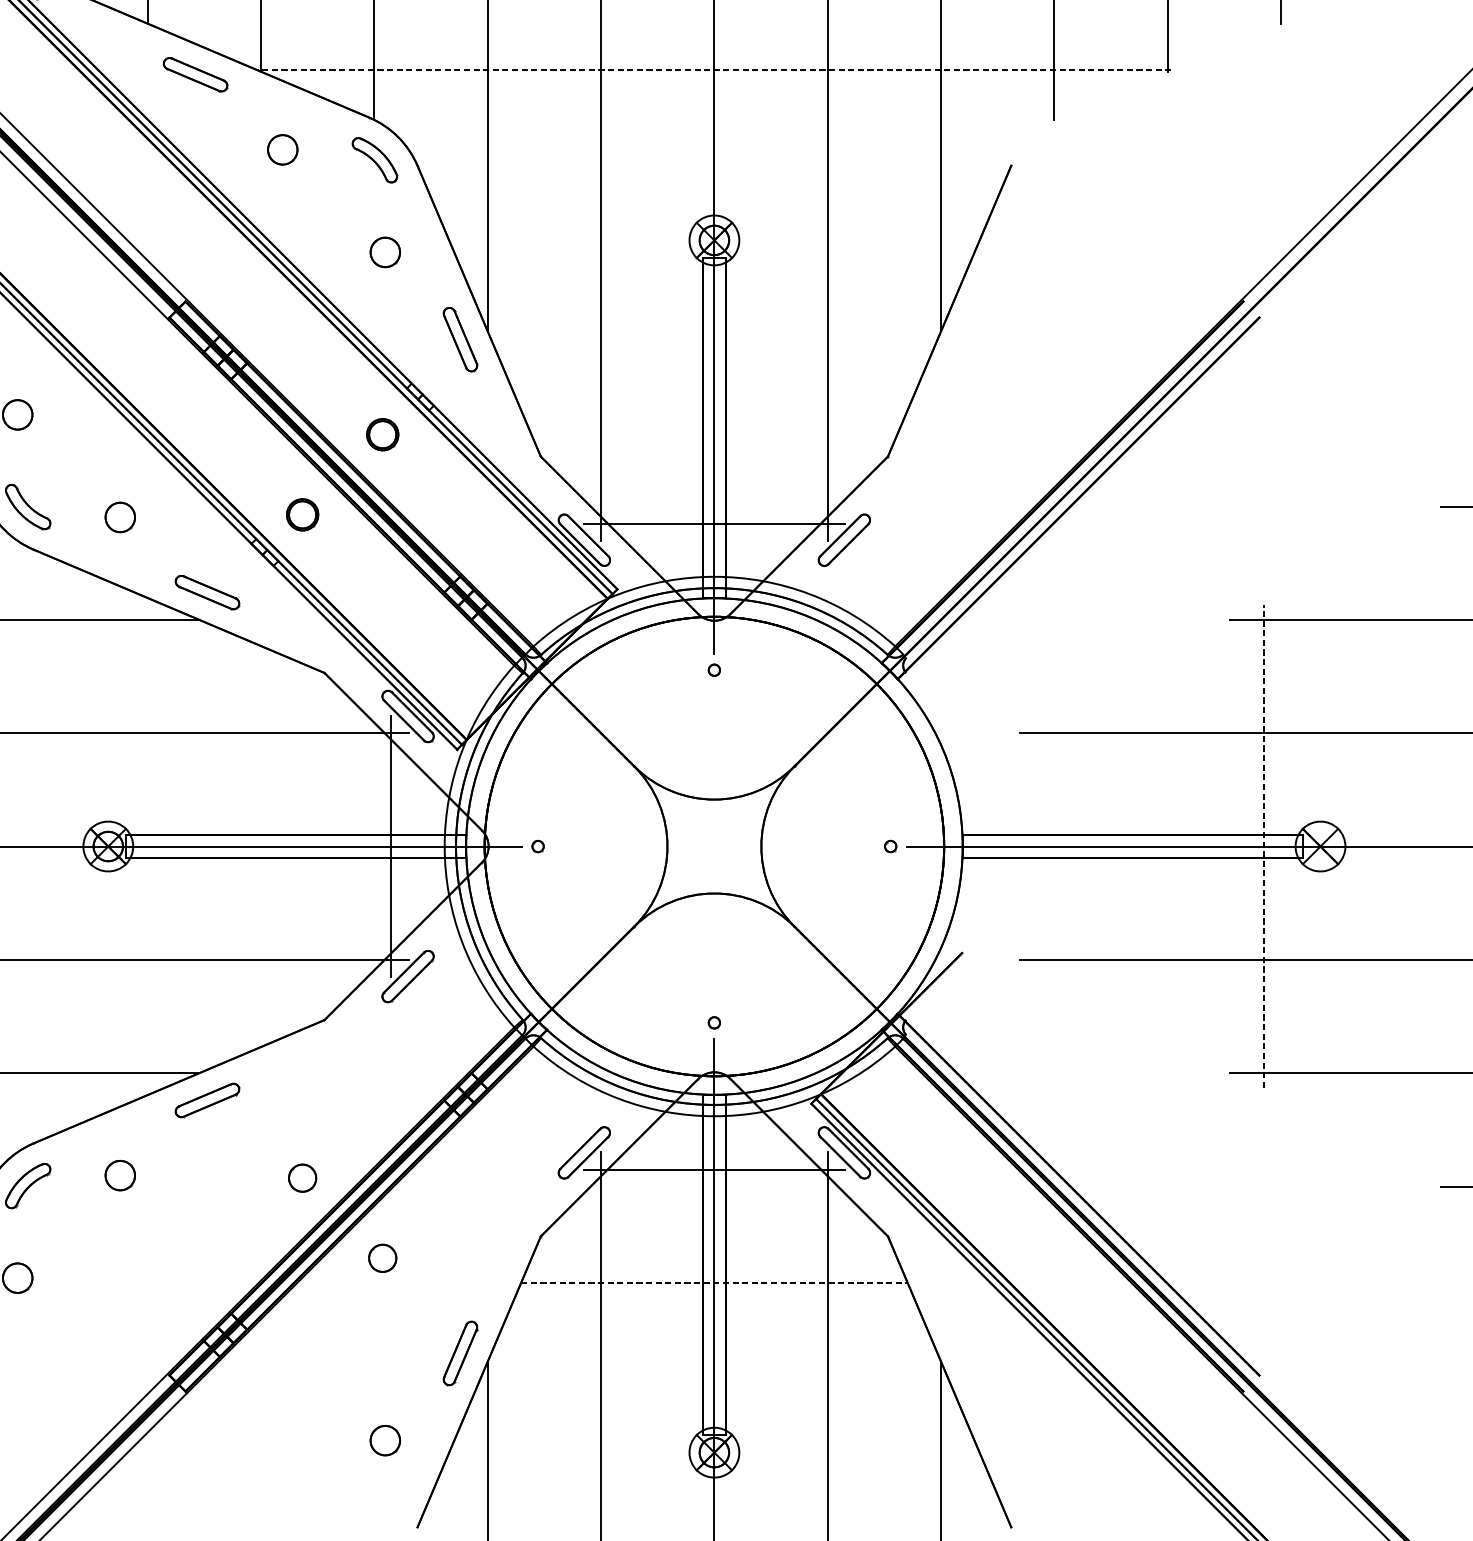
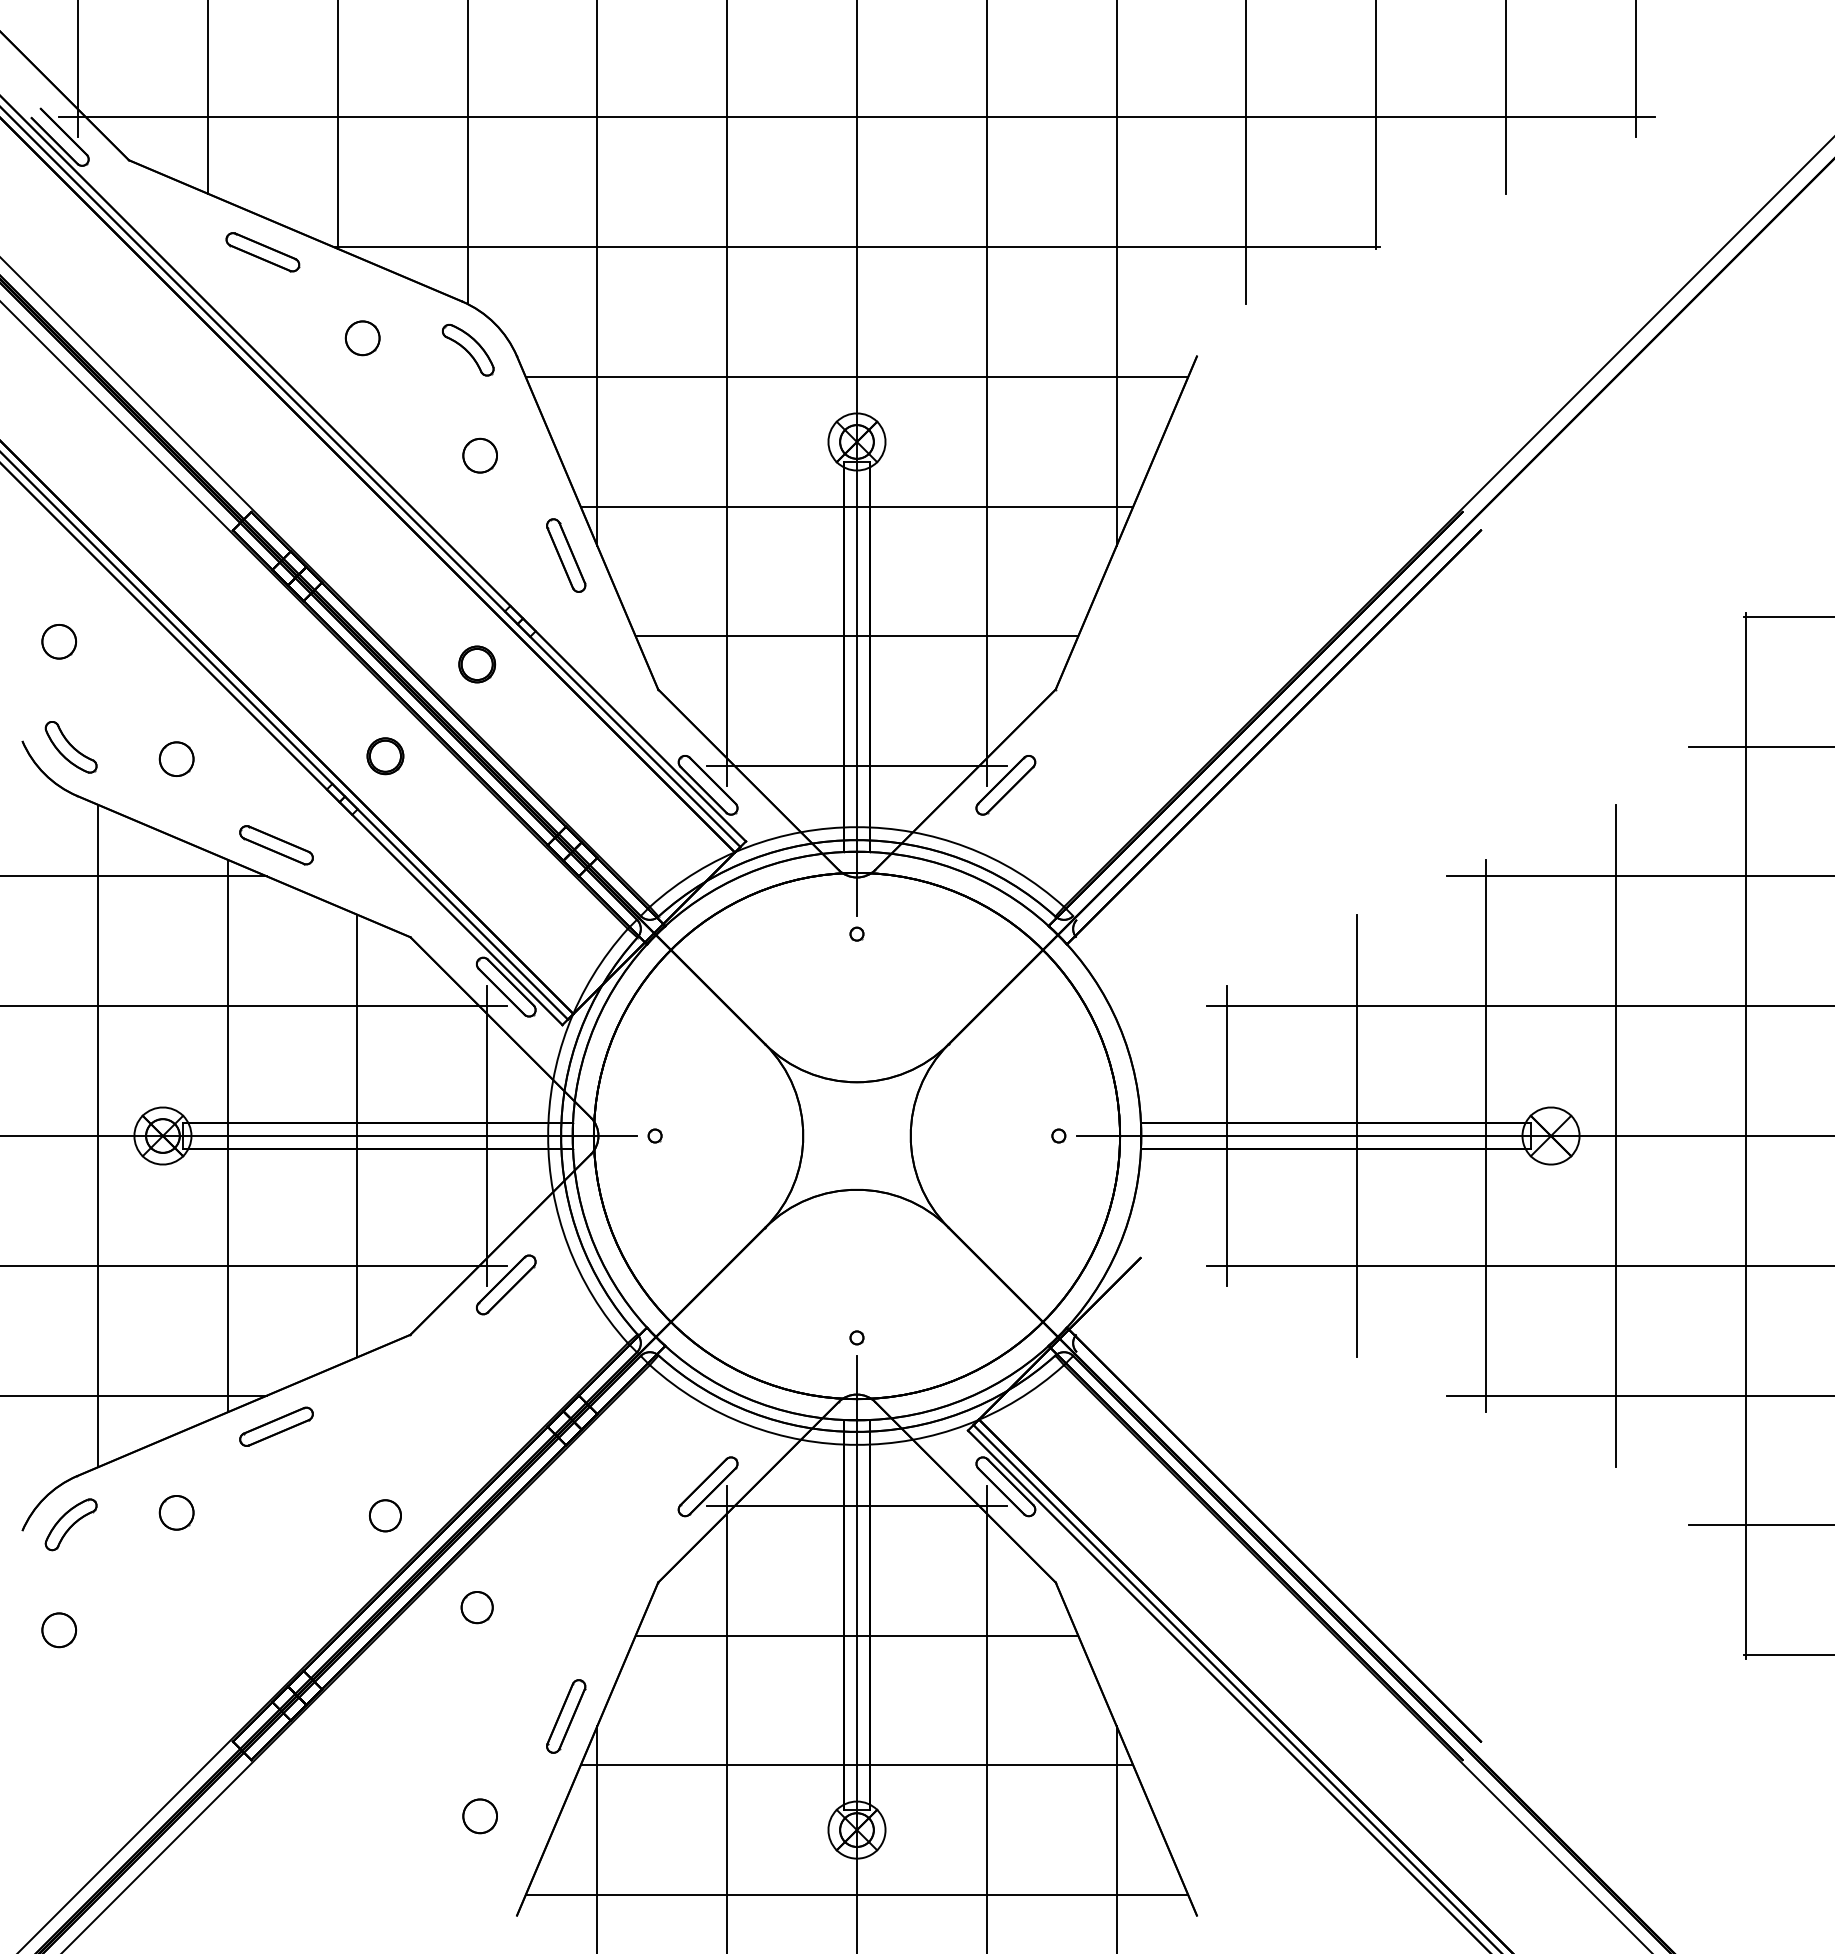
line: (713, 70) -> (856, 247), dashed -> solid
line: (713, 183) -> (856, 376), added
line: (713, 296) -> (856, 506), added
line: (713, 410) -> (856, 636), added
line: (51, 846) -> (97, 1135), added
line: (164, 846) -> (227, 1135), added
line: (278, 846) -> (357, 1135), added
line: (1037, 846) -> (1226, 1135), added
line: (1150, 846) -> (1356, 1135), added
line: (1264, 846) -> (1486, 1135), dashed -> solid
line: (1377, 846) -> (1616, 1135), added
line: (714, 1282) -> (857, 1635), dashed -> solid
line: (713, 1396) -> (856, 1765), added
line: (713, 1509) -> (856, 1895), added

